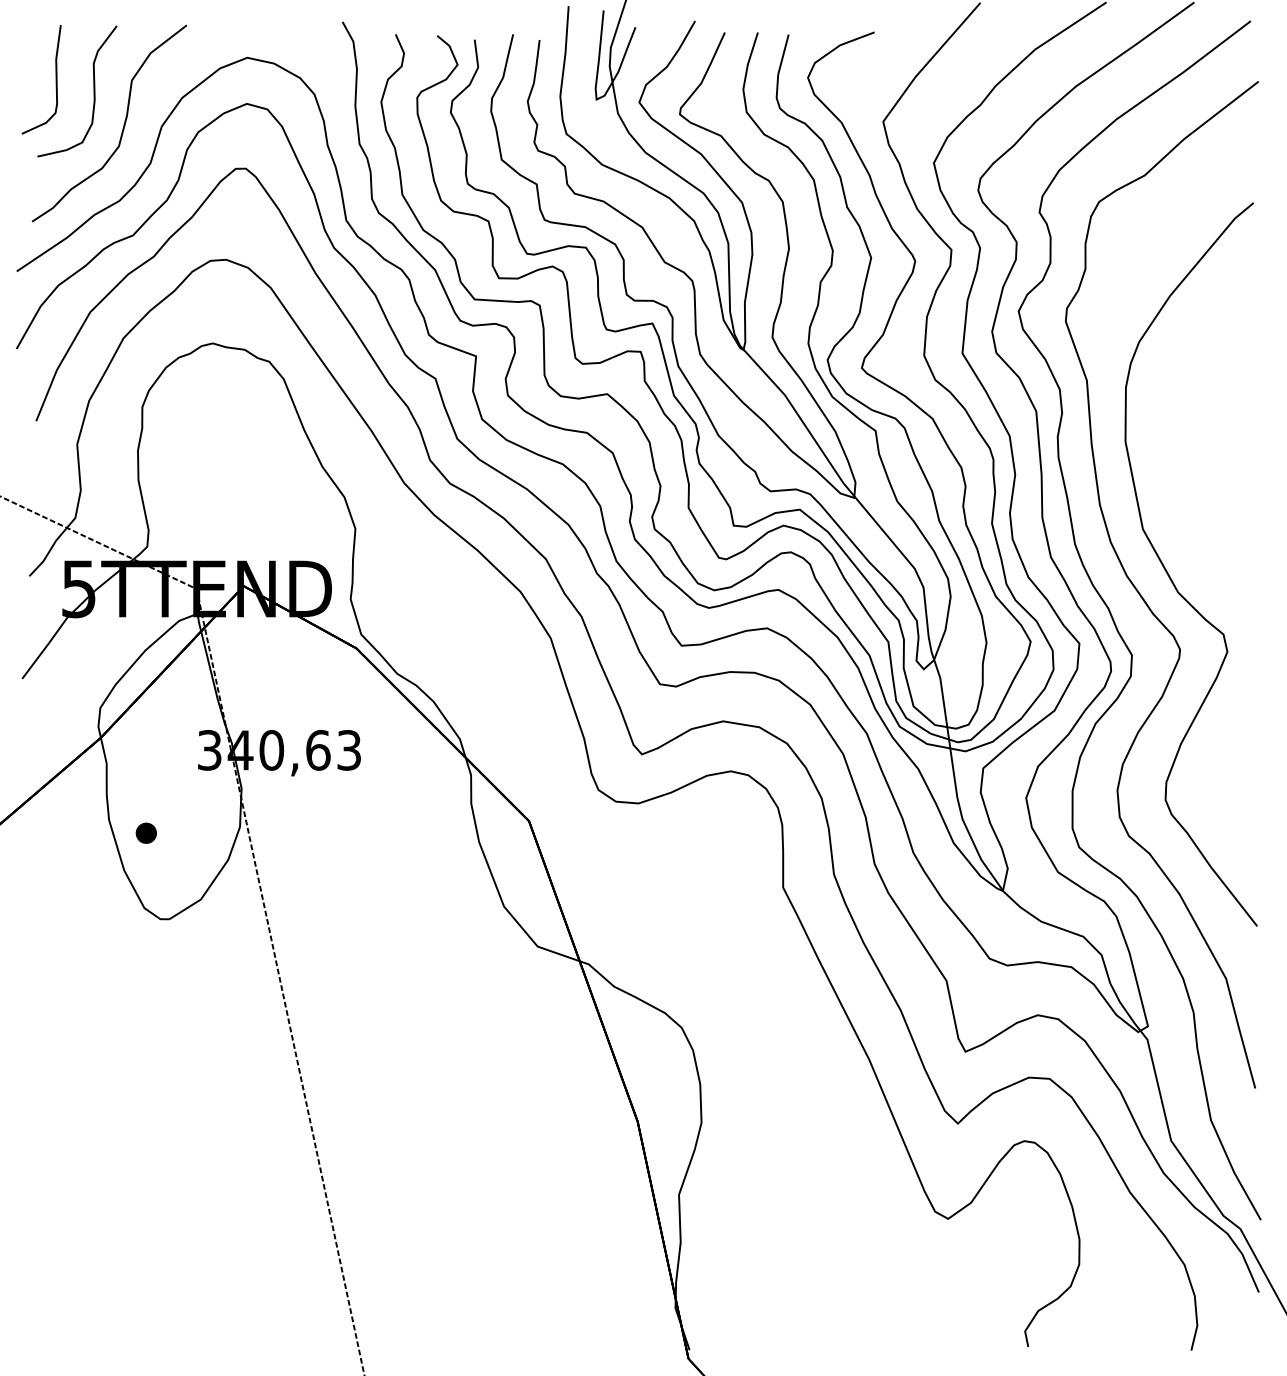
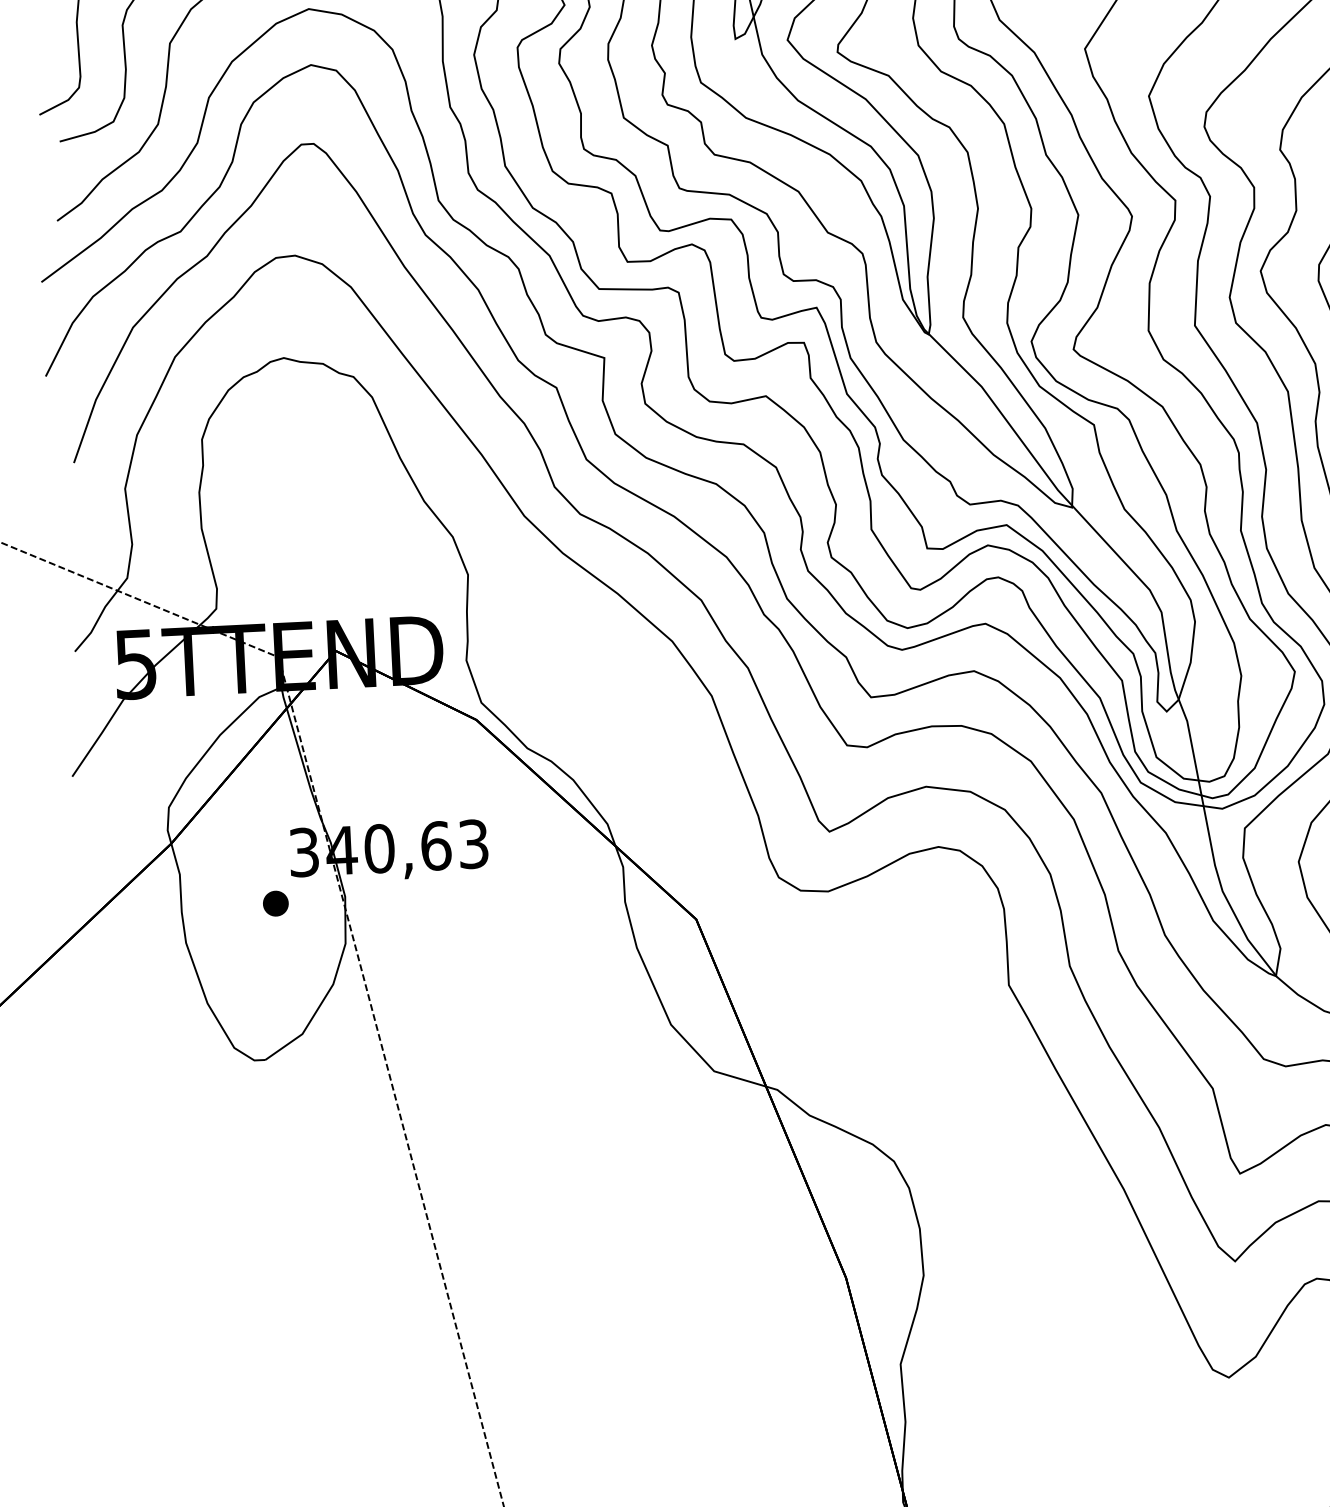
part: (145, 832) -> (274, 902), moved

